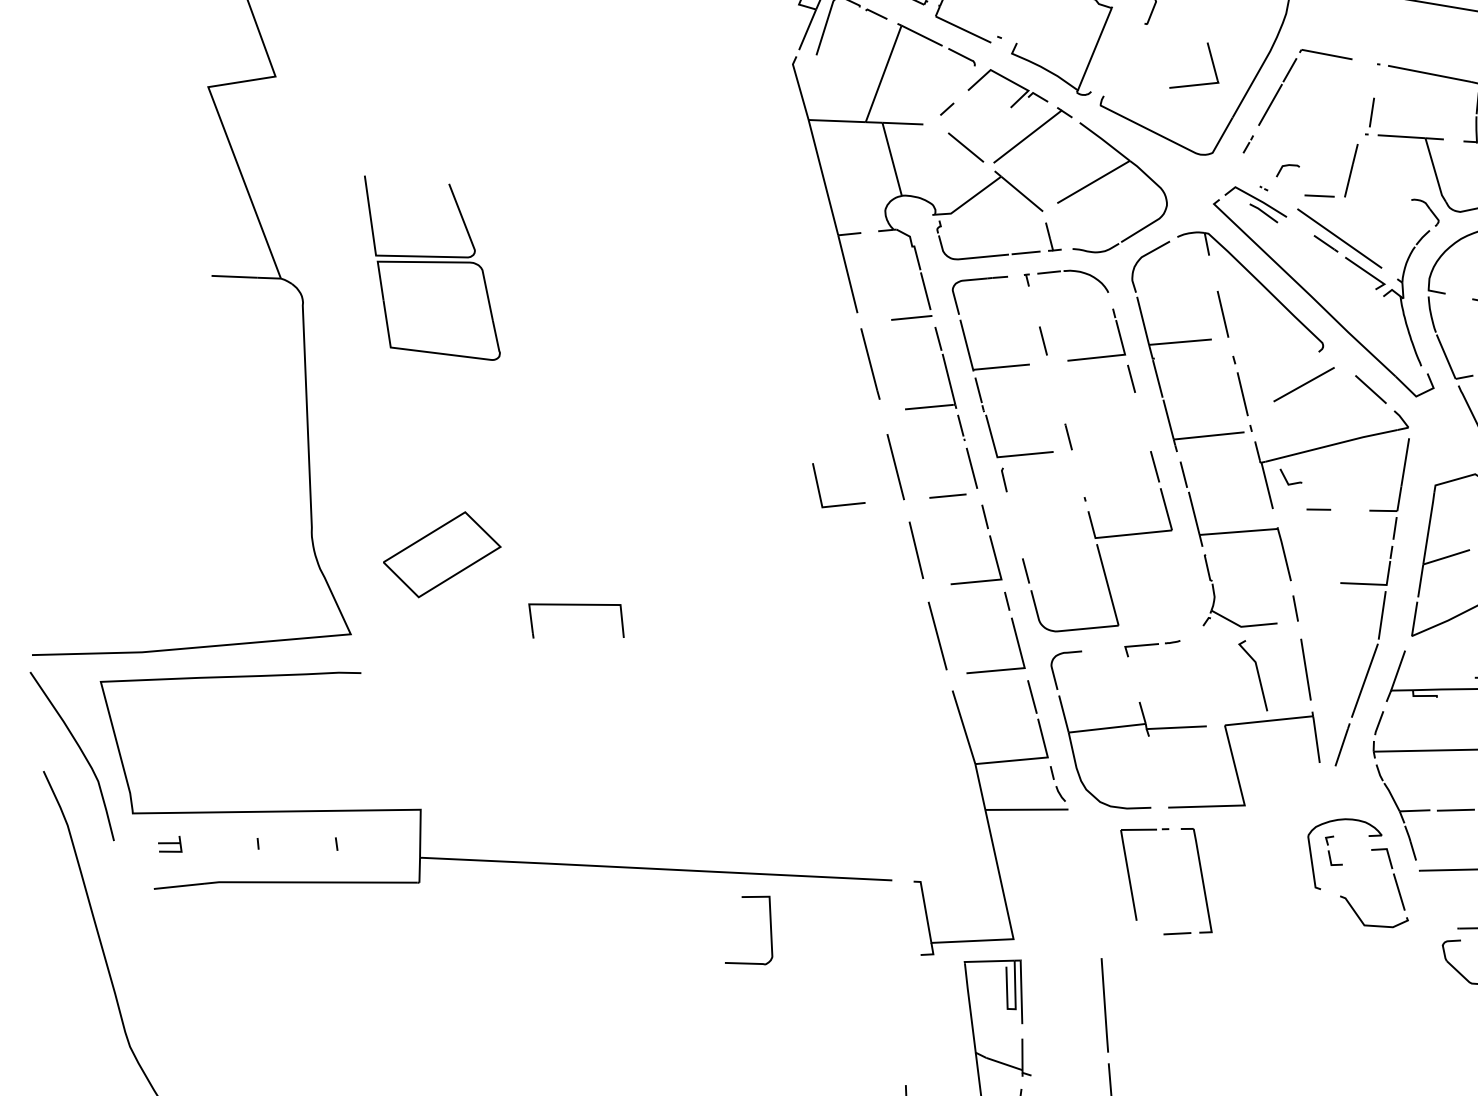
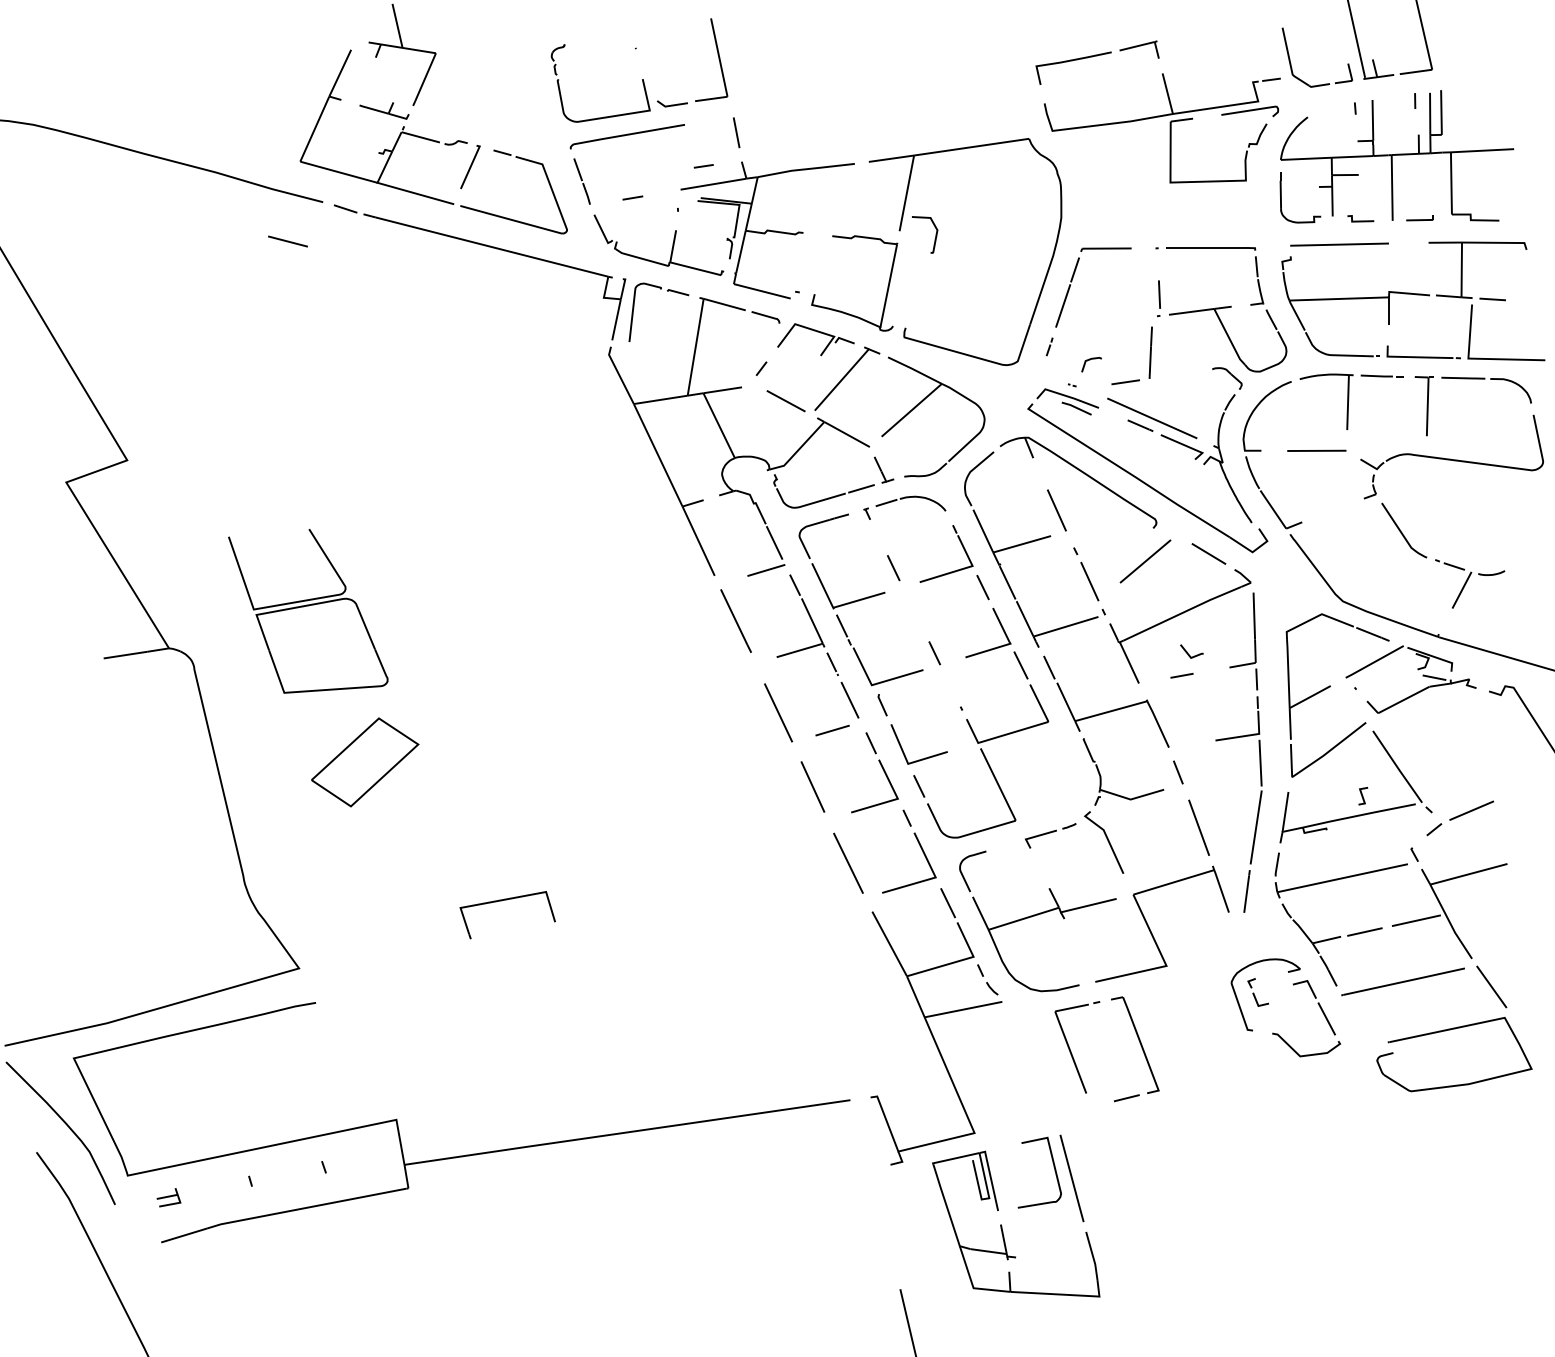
part: (1211, 63) -> (1000, 626), moved
line: (1286, 479) -> (1188, 653), moved
line: (837, 504) -> (921, 758), moved
part: (442, 554) -> (365, 762), moved
line: (1257, 674) -> (1107, 841), moved
curve: (769, 928) -> (1053, 1167), moved

